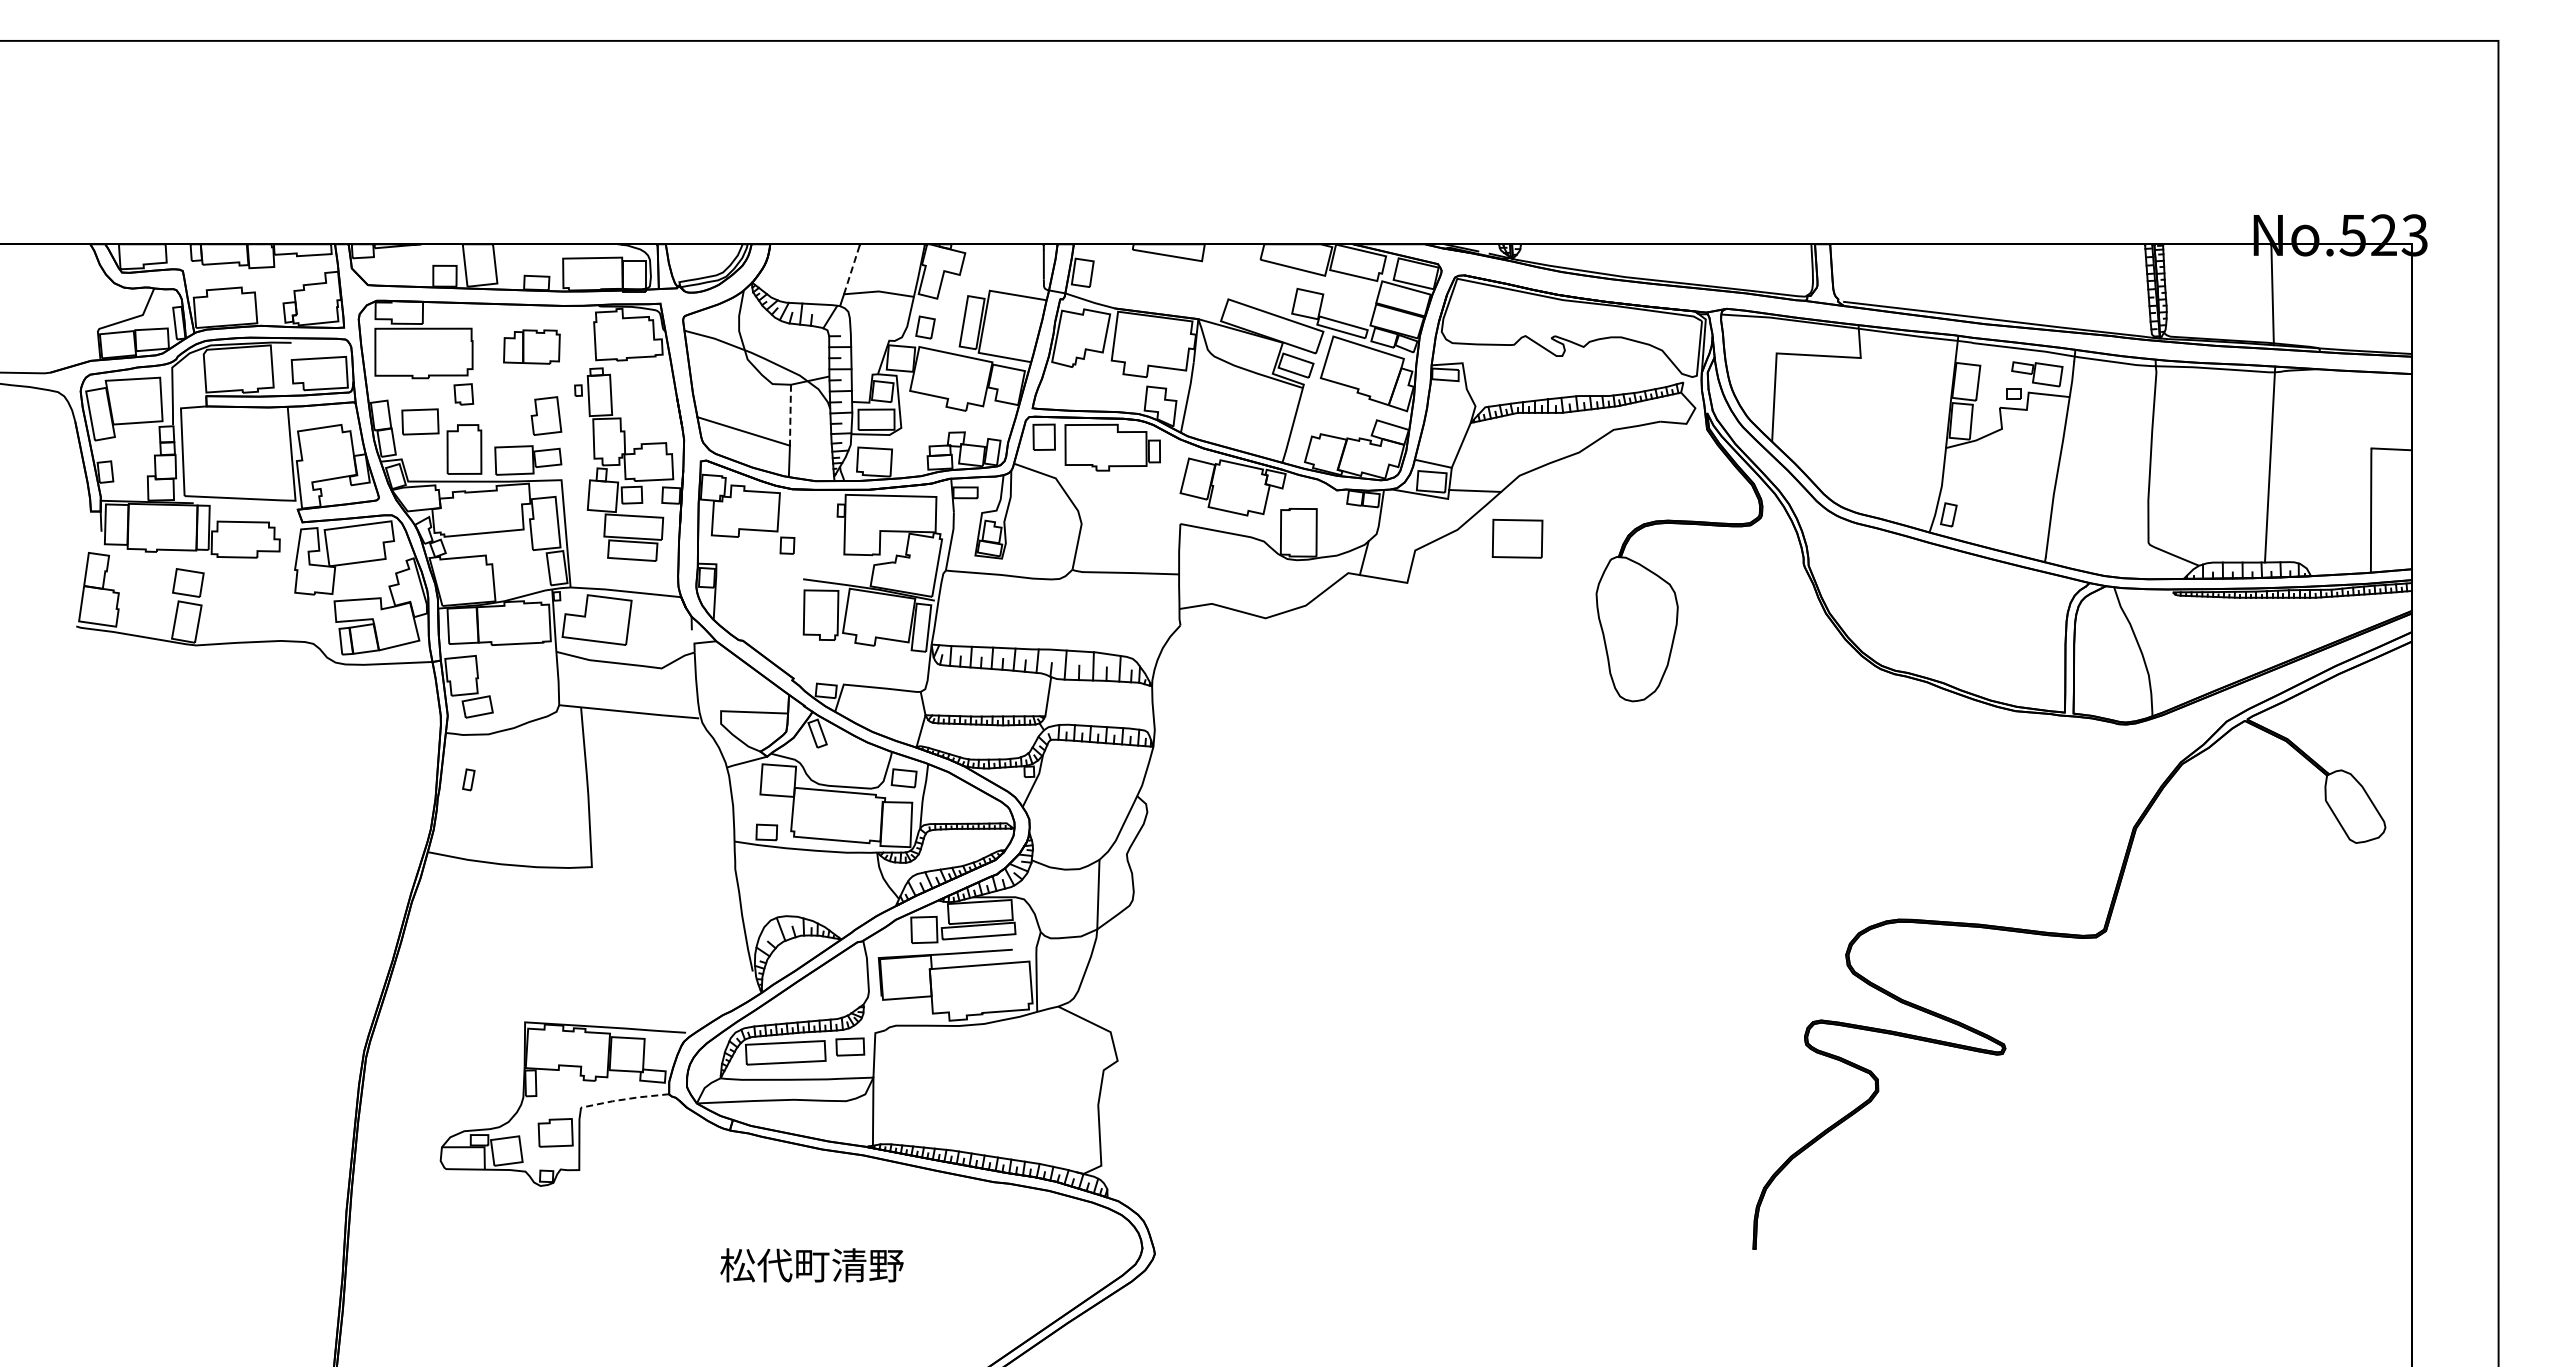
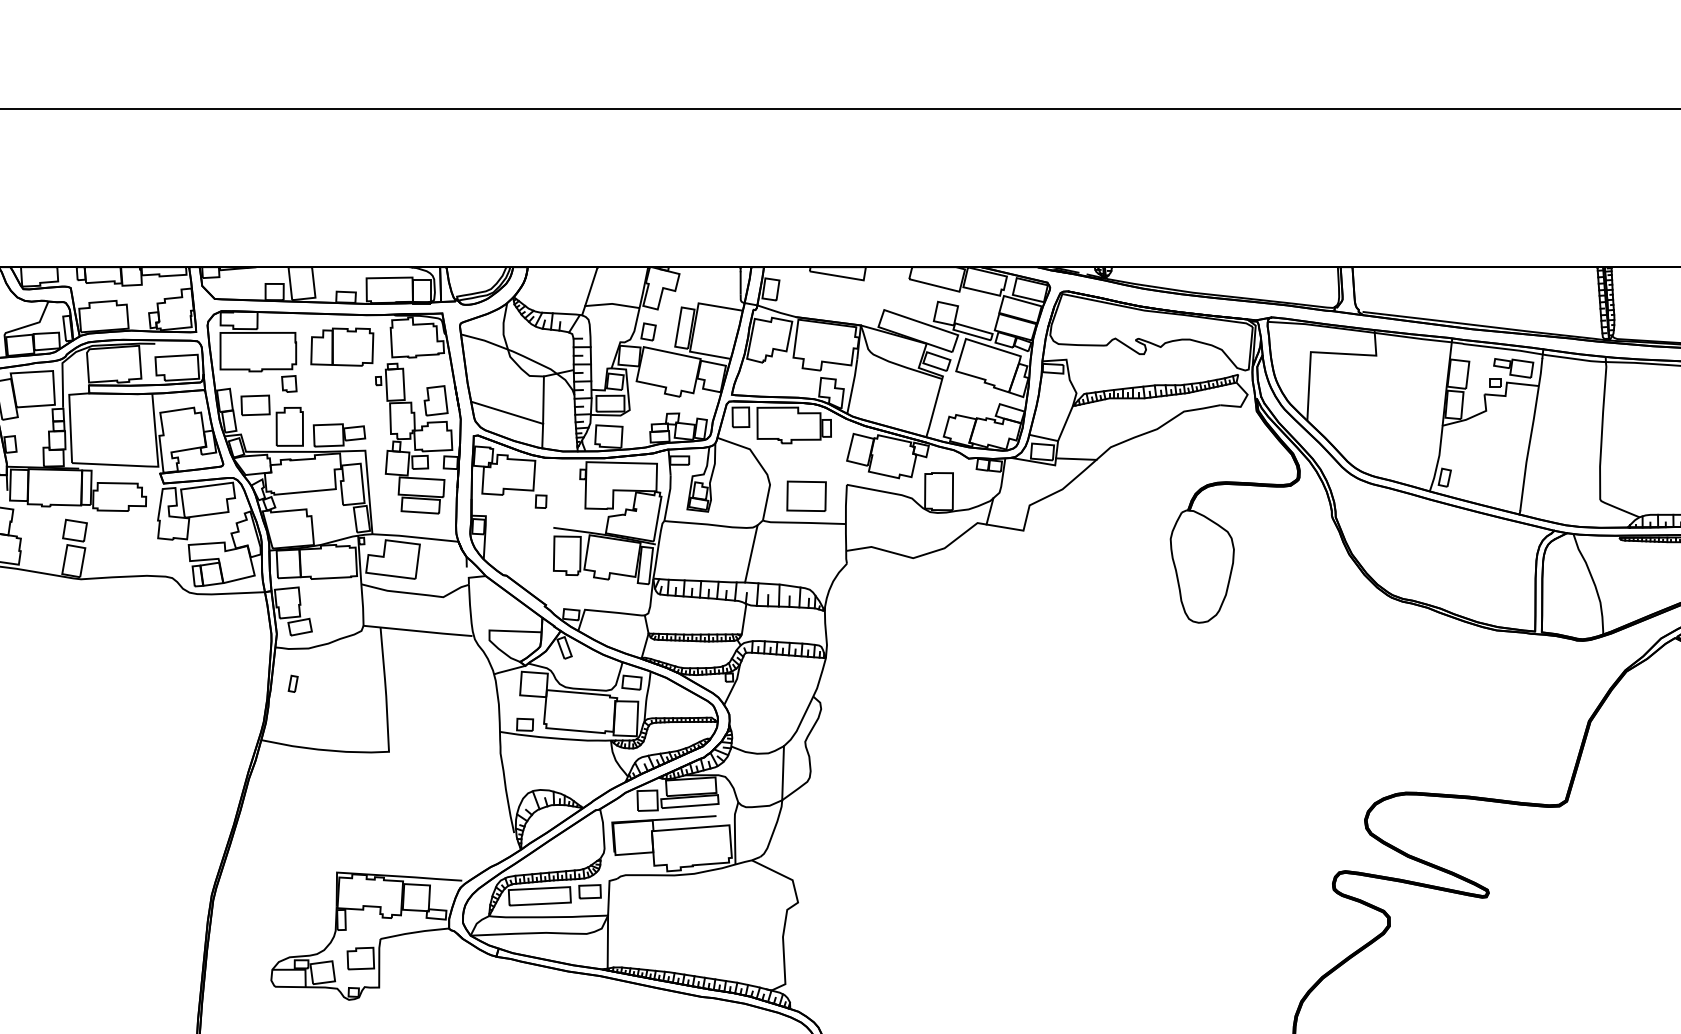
line: (851, 269) -> (590, 286), dashed -> solid
part: (531, 346) -> (342, 346), size x1.43
part: (546, 415) -> (436, 400), moved
line: (790, 415) -> (543, 400), dashed -> solid
part: (1517, 538) -> (806, 496), moved
line: (1057, 612) -> (751, 553), added
line: (624, 1099) -> (414, 932), dashed -> solid

